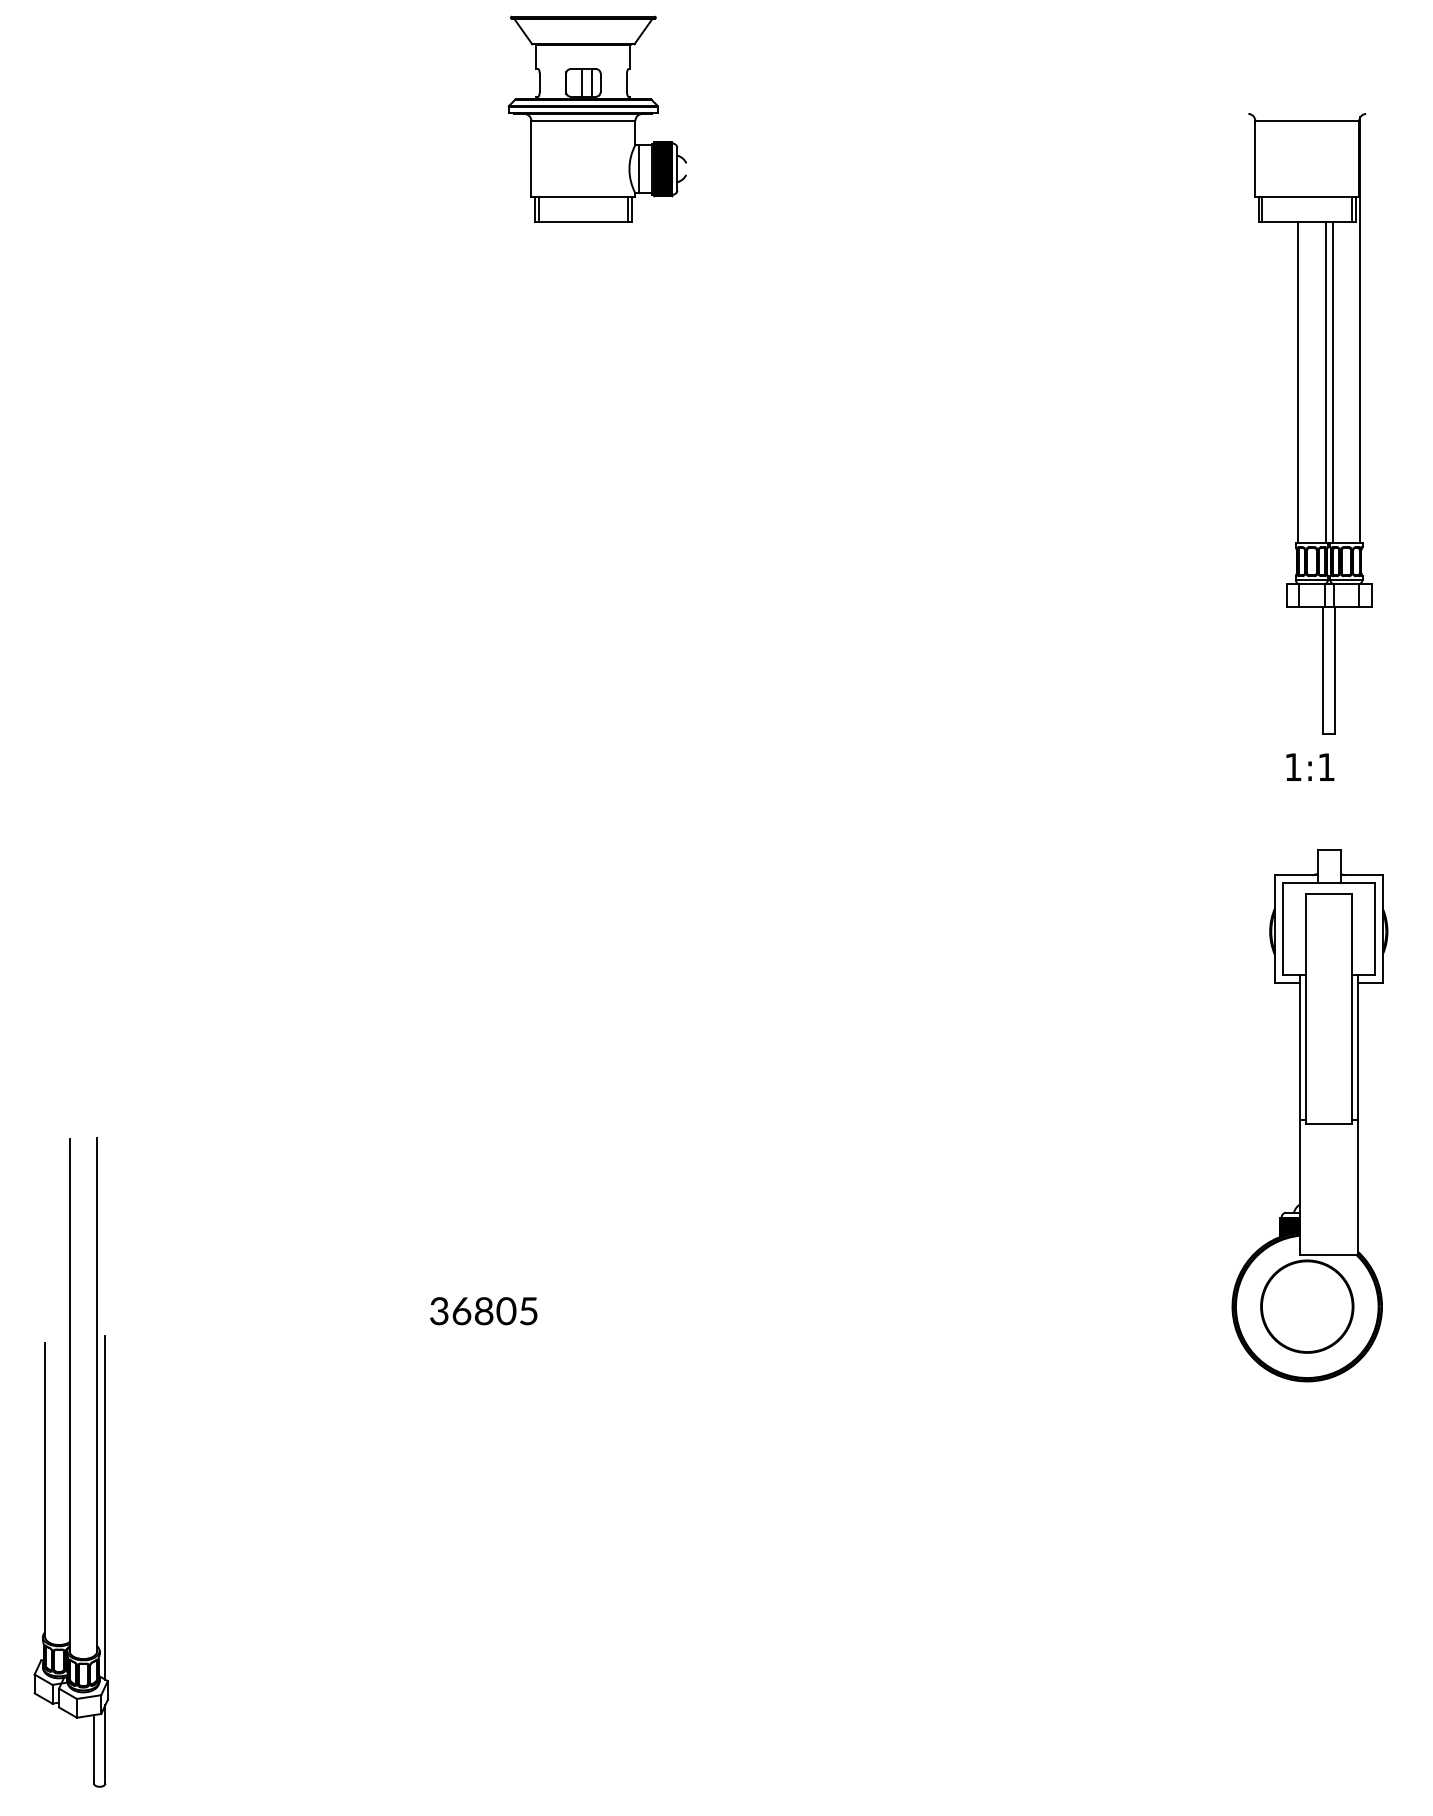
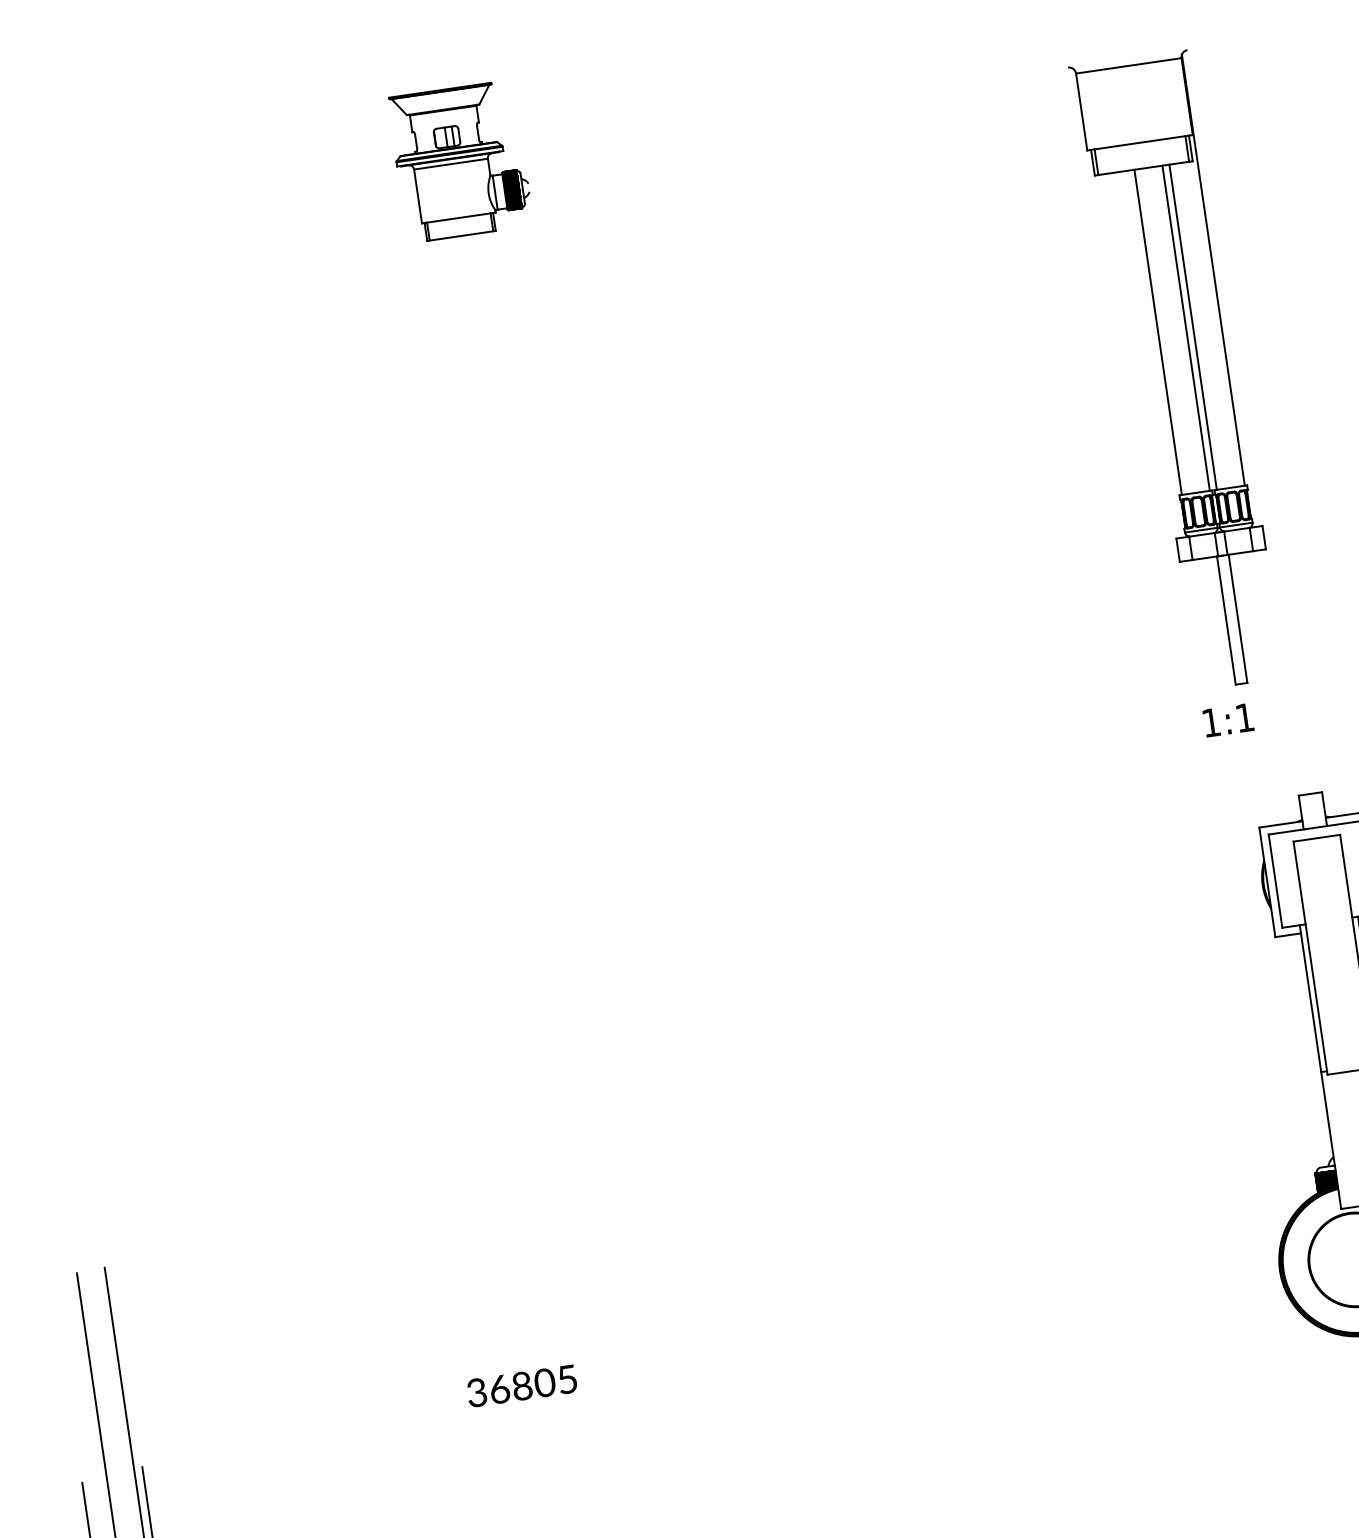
part: (596, 118) -> (459, 160), size x0.7
part: (1310, 423) -> (1176, 372), moved
text: (1310, 766) -> (1228, 719), moved

